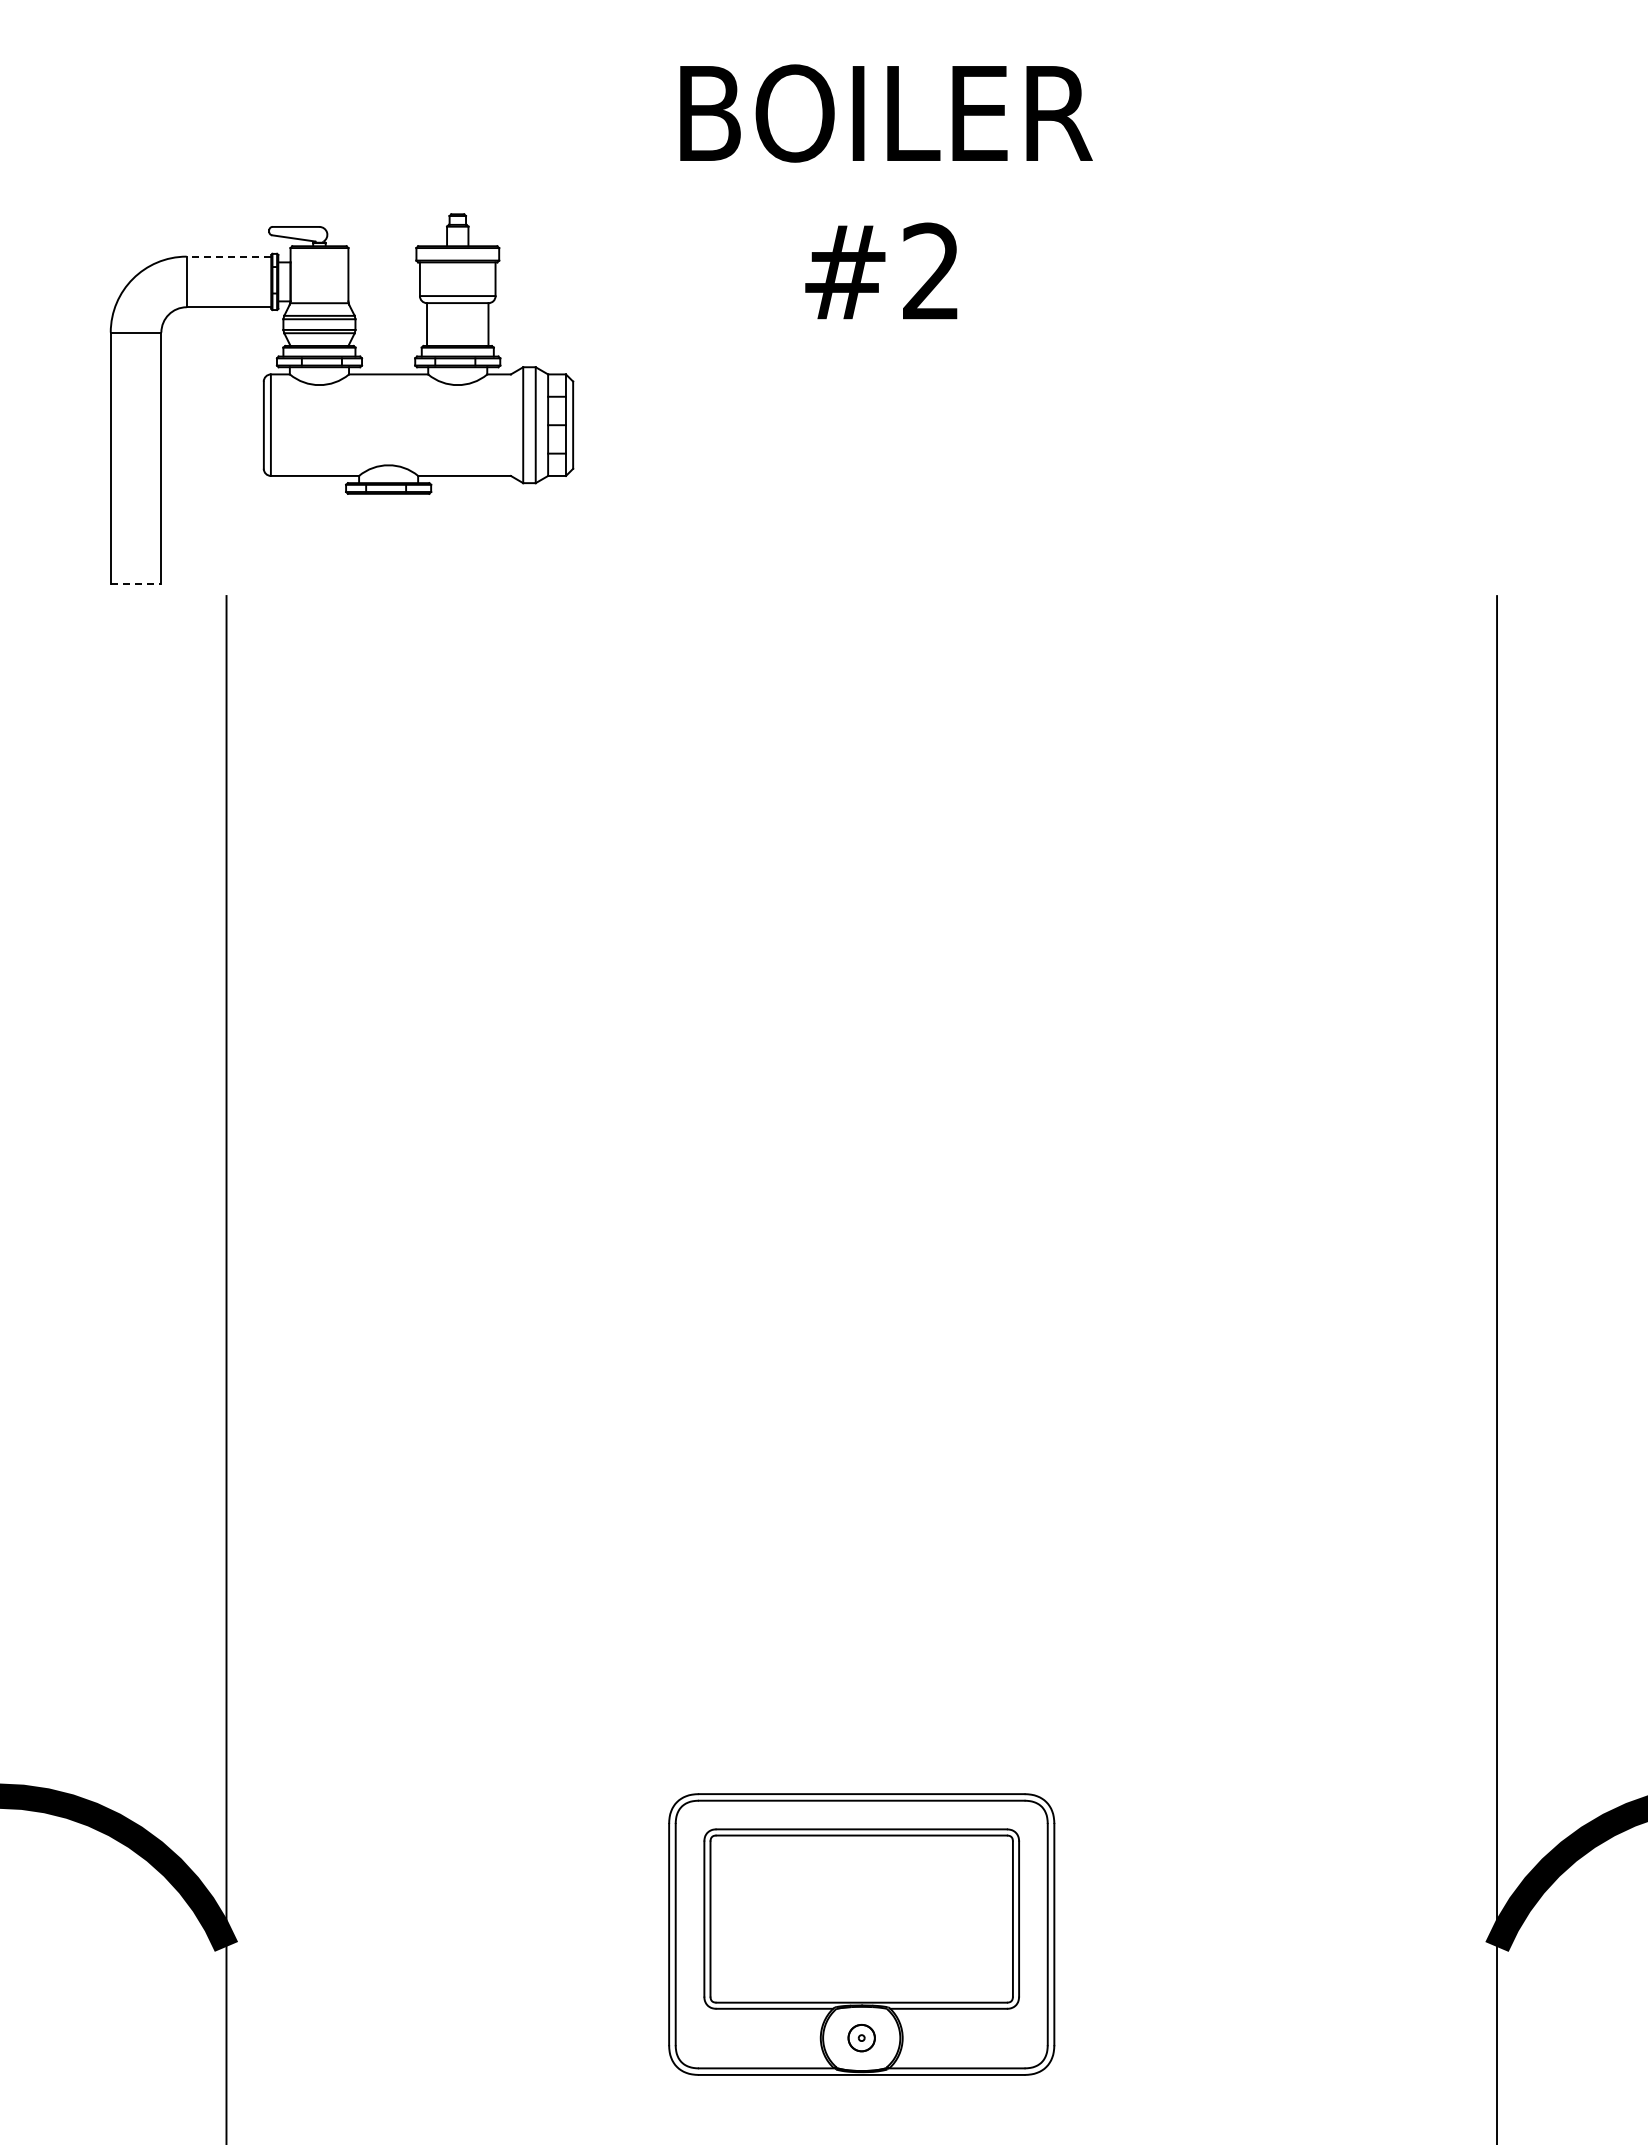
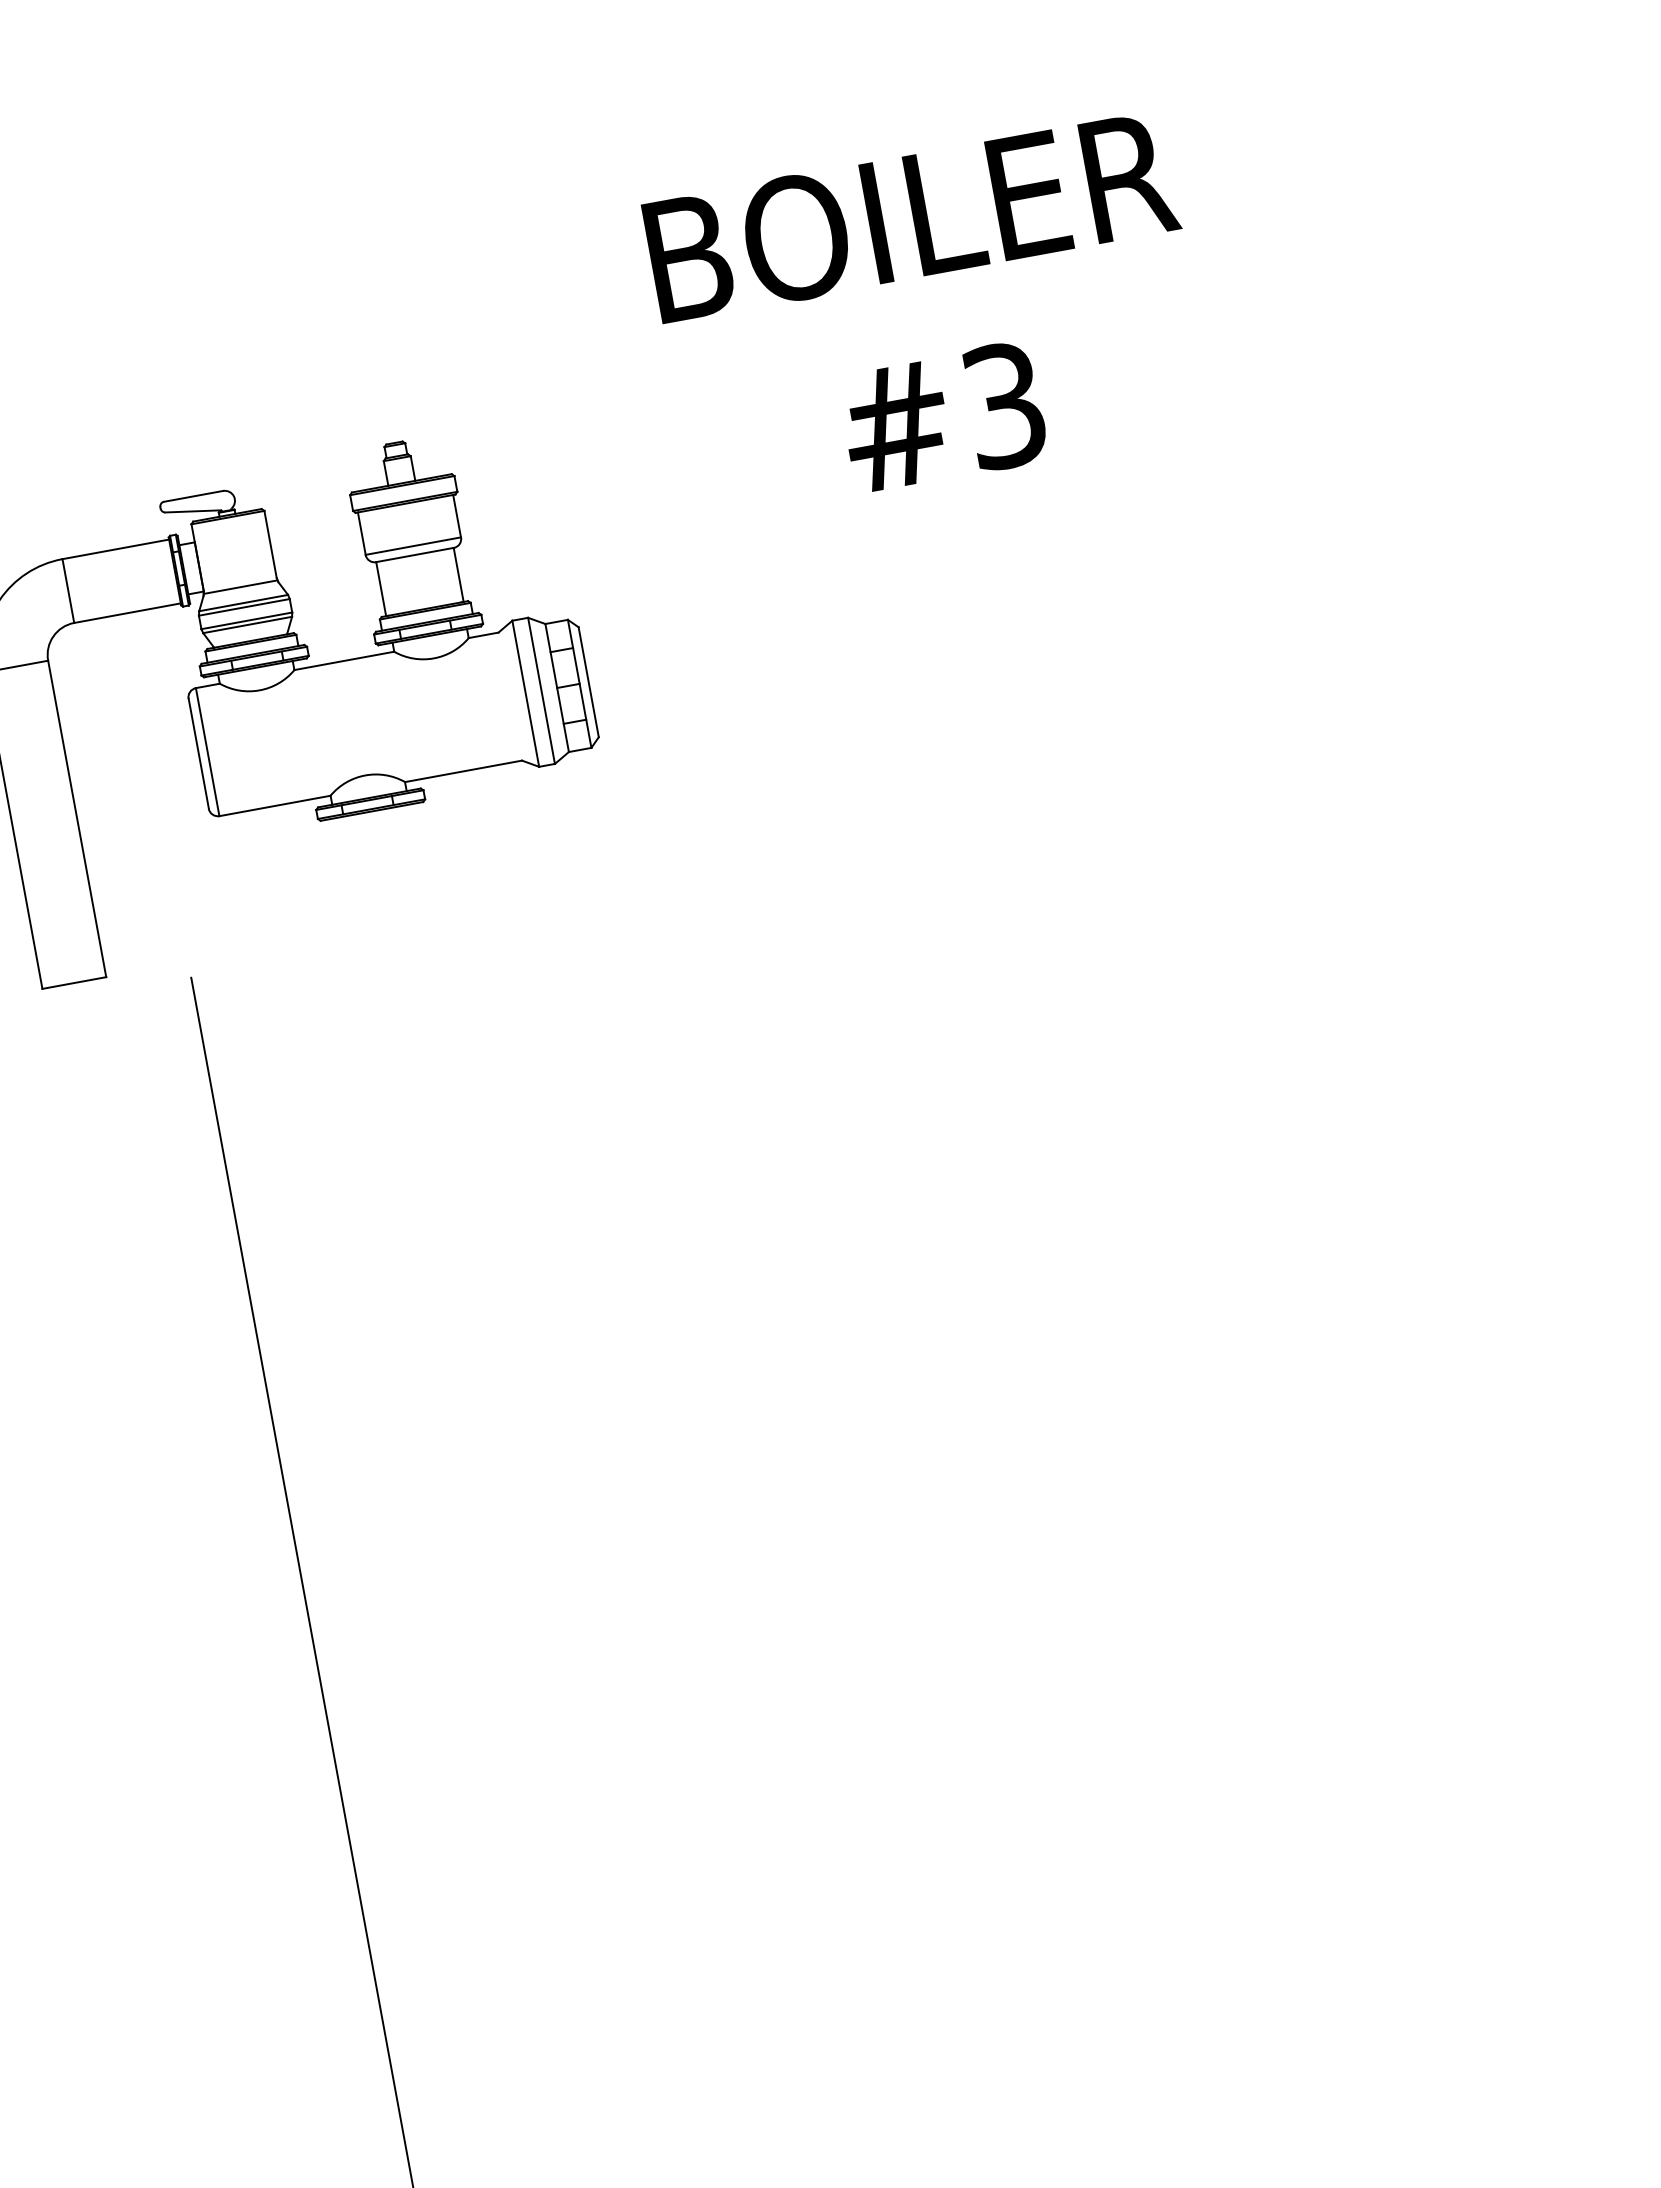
line: (228, 256) -> (115, 549), dashed -> solid
text: (931, 271) -> (1004, 405), #2 -> #3
line: (136, 583) -> (74, 982), dashed -> solid

